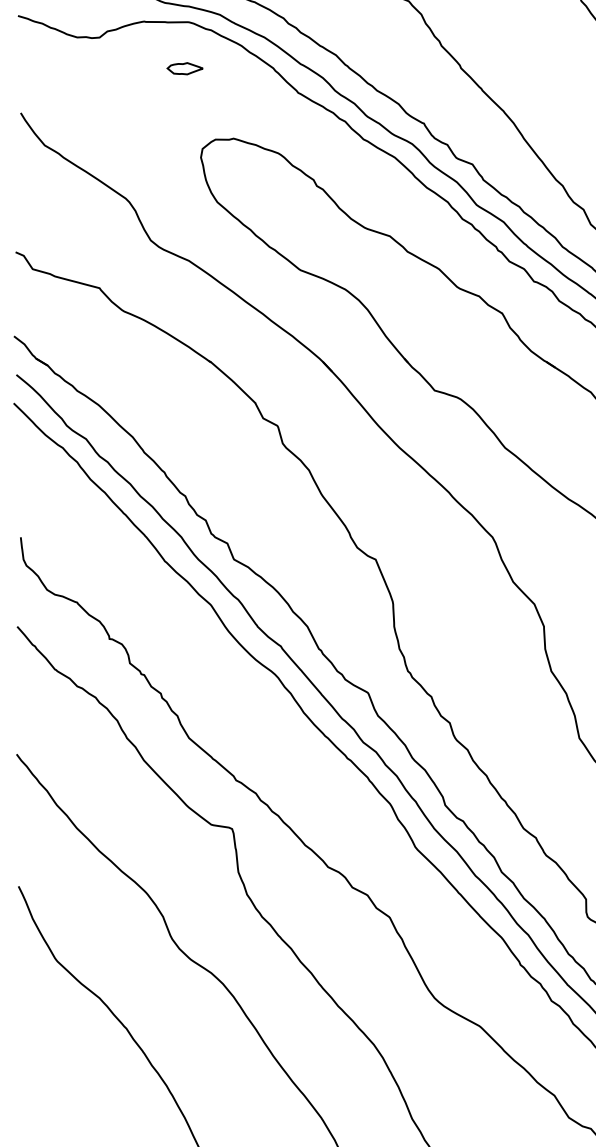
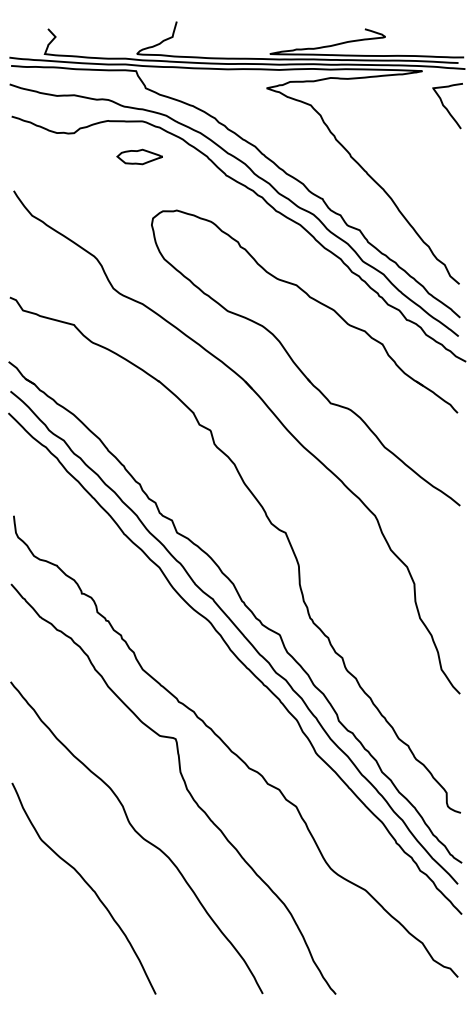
part: (184, 68) -> (139, 156), size x1.67

